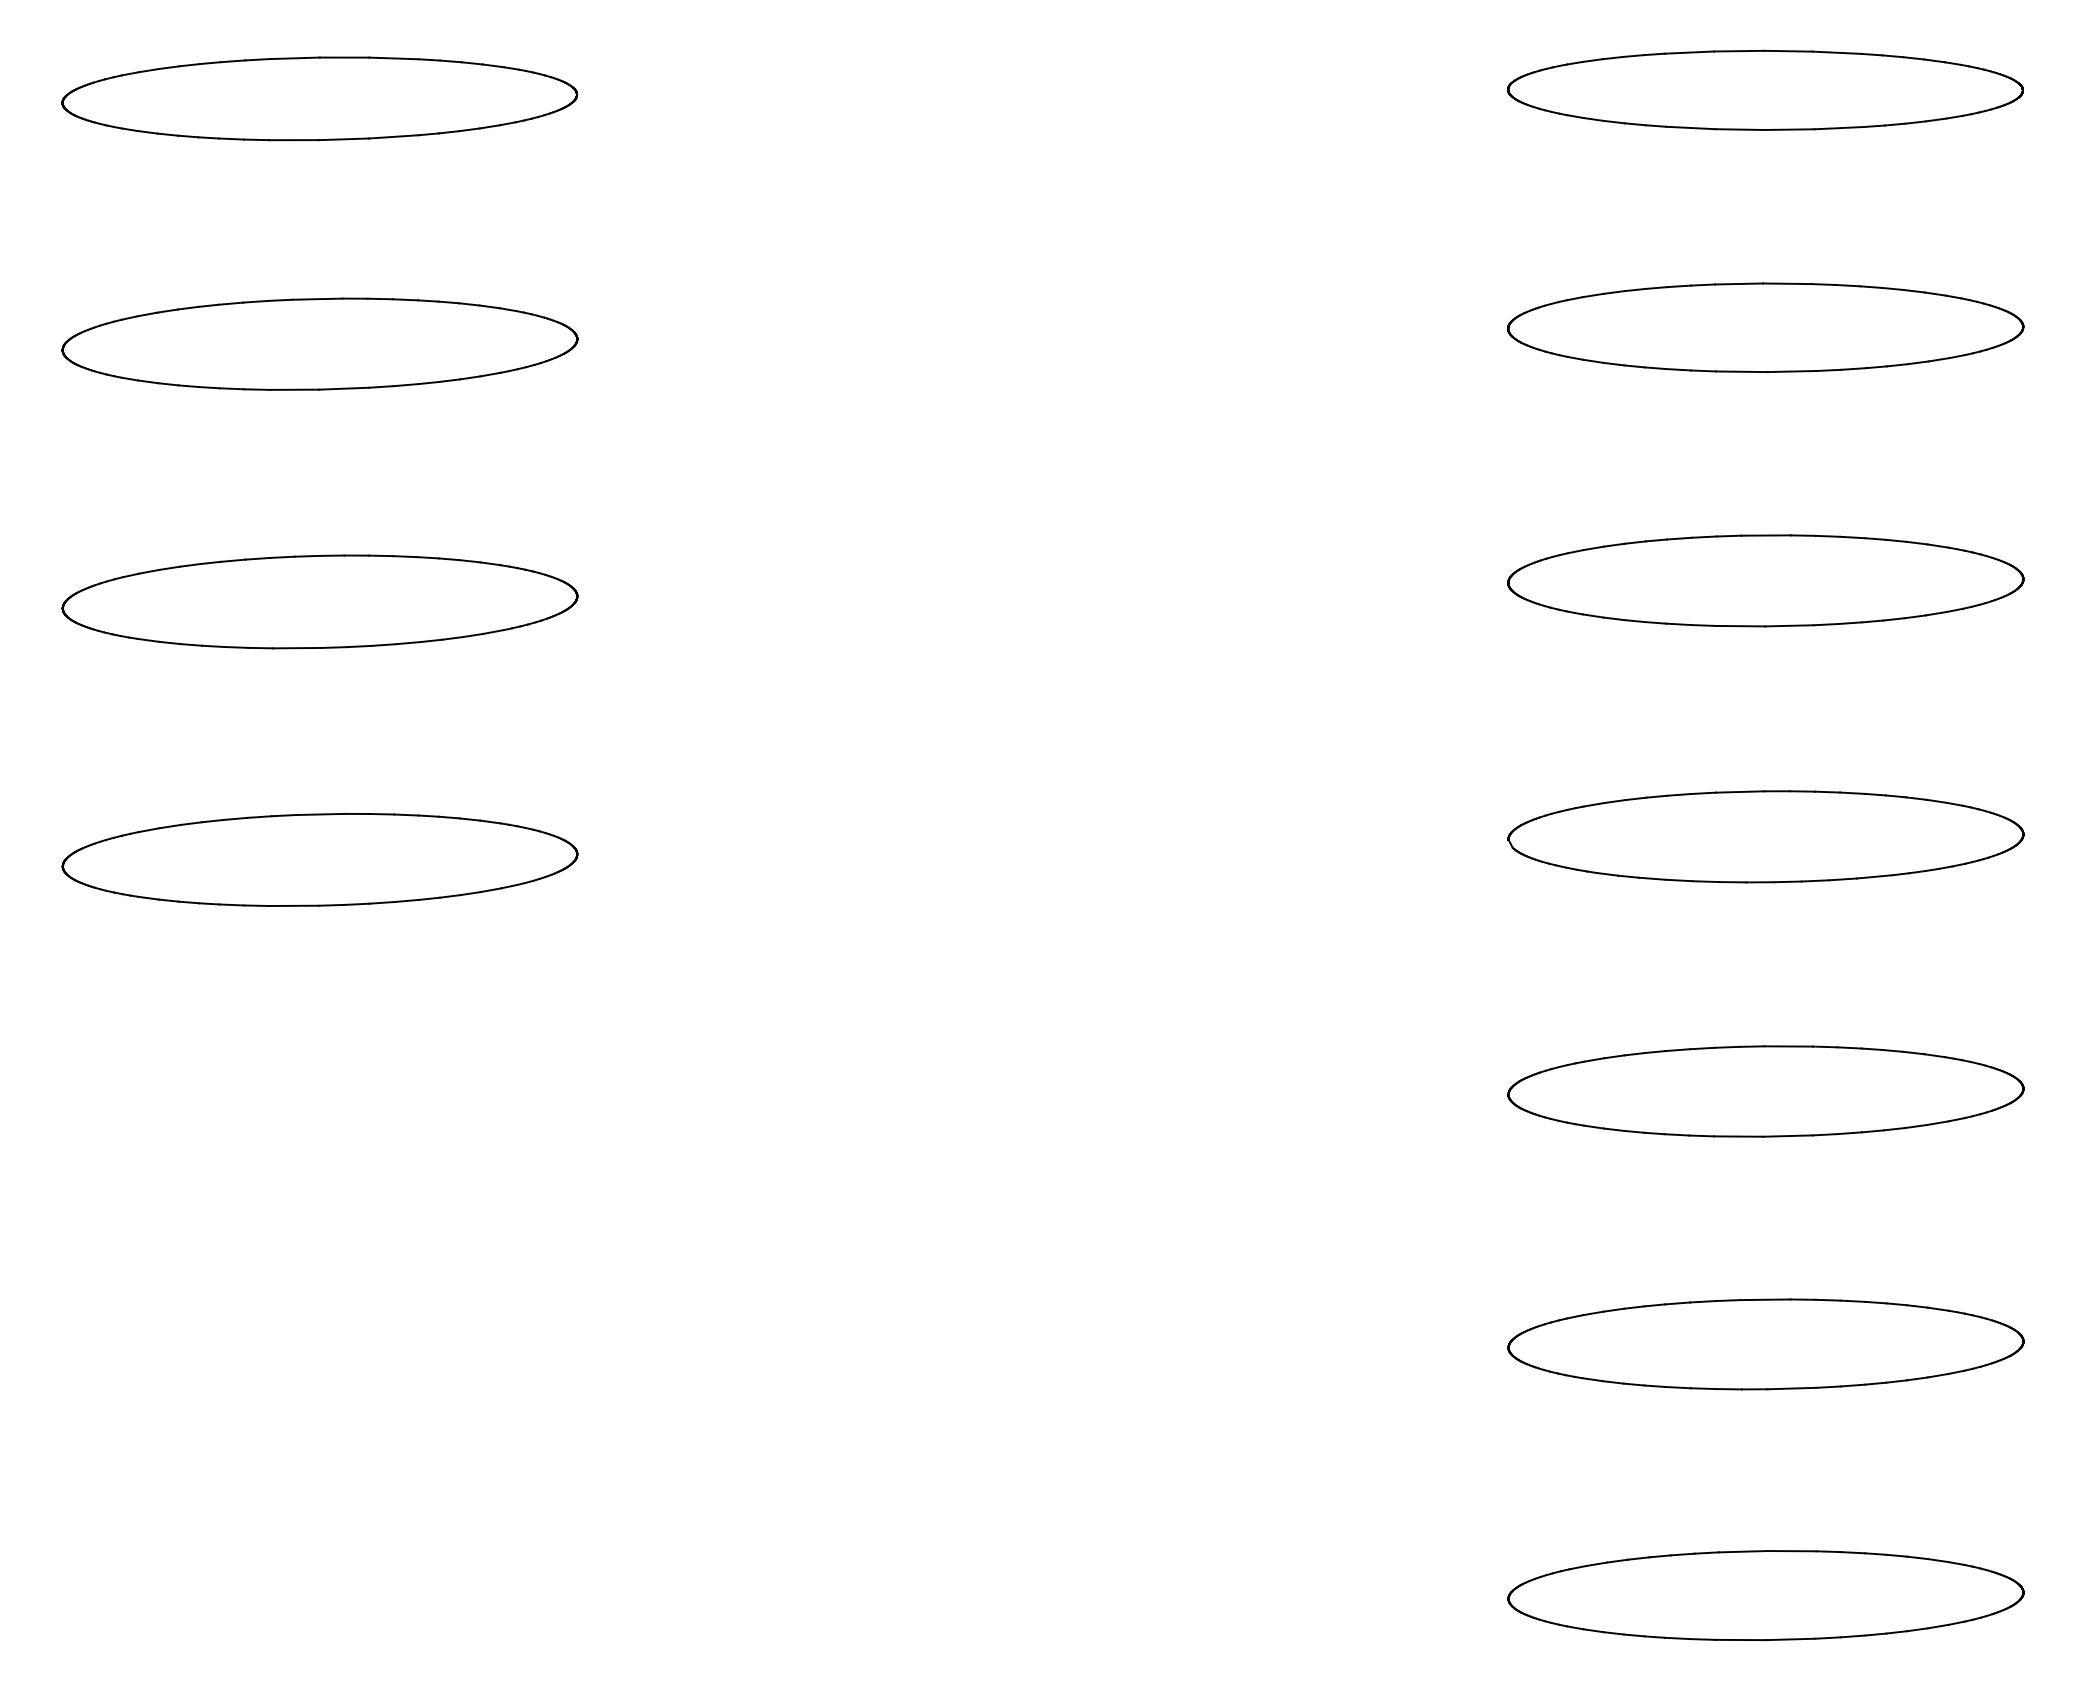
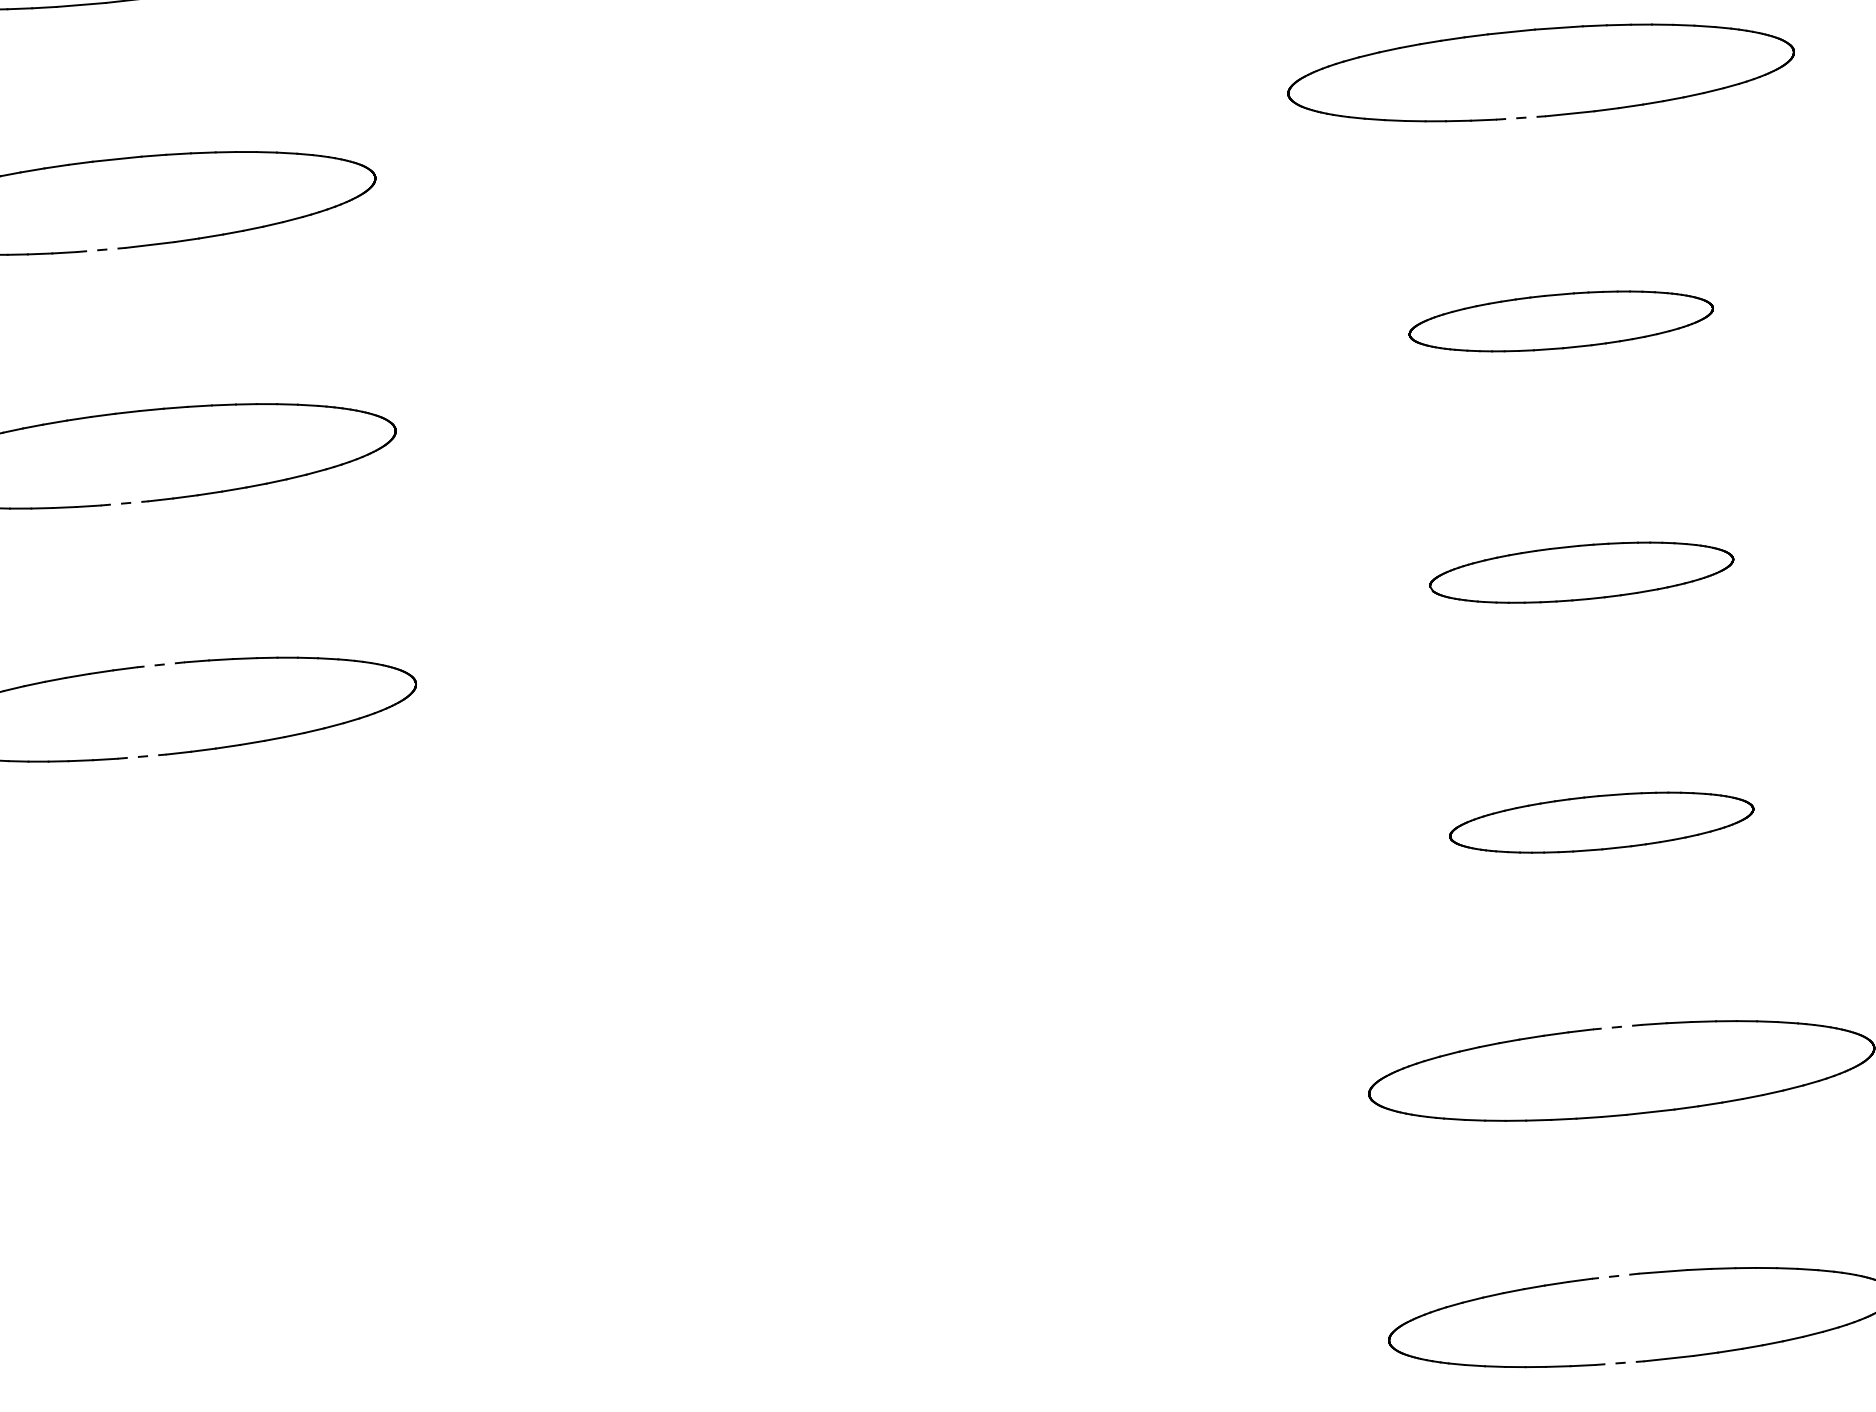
line: (1742, 371) -> (1521, 117), solid -> dashed
line: (294, 389) -> (101, 249), solid -> dashed
part: (1765, 580) -> (1560, 321), size x0.6
line: (297, 648) -> (125, 503), solid -> dashed
line: (320, 814) -> (160, 664), solid -> dashed
part: (1765, 836) -> (1581, 572), size x0.6
line: (294, 905) -> (142, 756), solid -> dashed
part: (1765, 1091) -> (1601, 822), size x0.6
line: (1764, 1299) -> (1616, 1026), solid -> dashed
line: (1742, 1551) -> (1615, 1276), solid -> dashed
line: (1740, 1640) -> (1620, 1363), solid -> dashed

